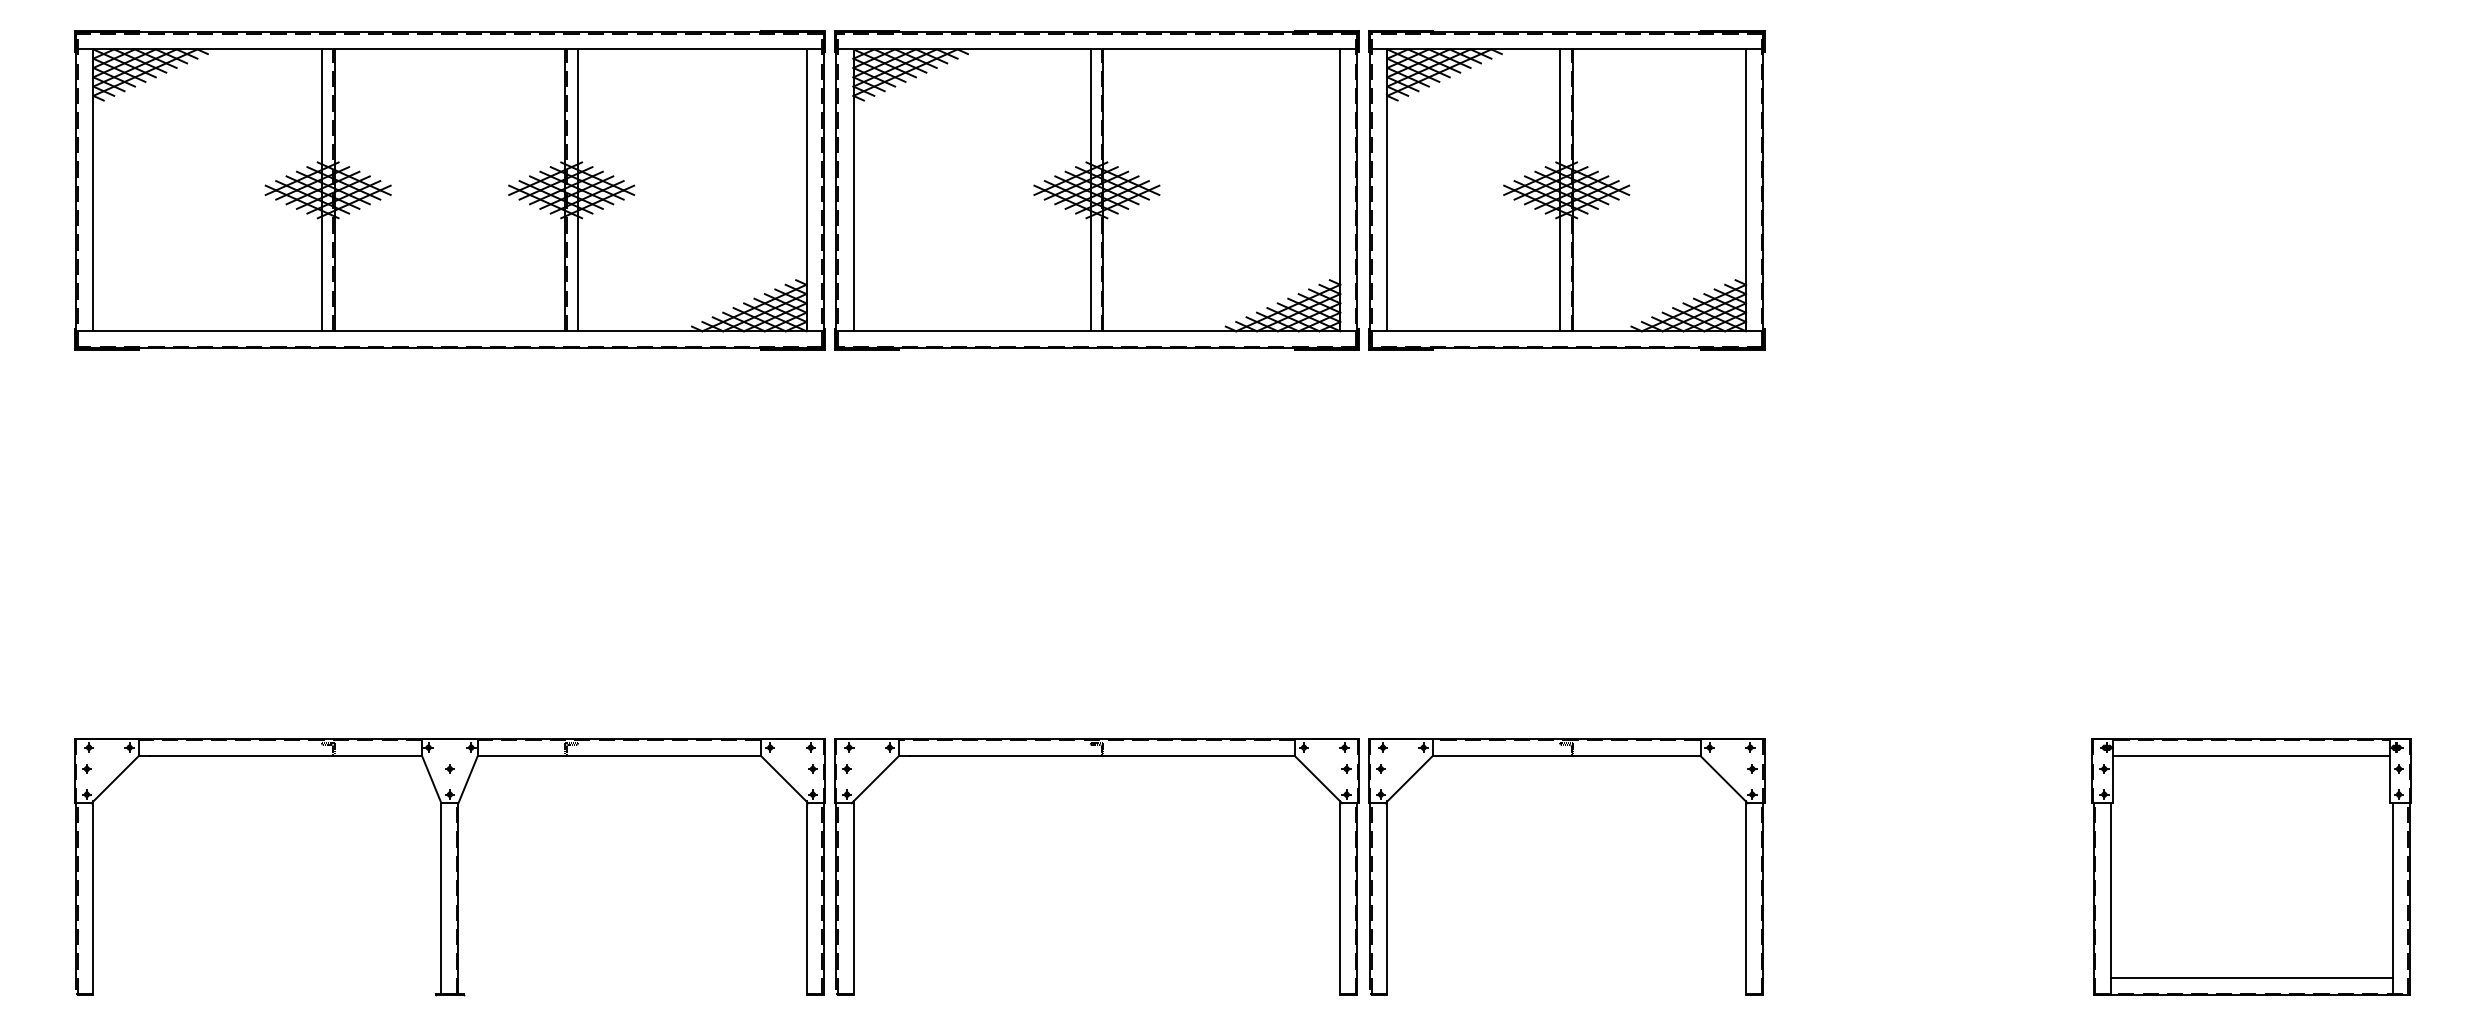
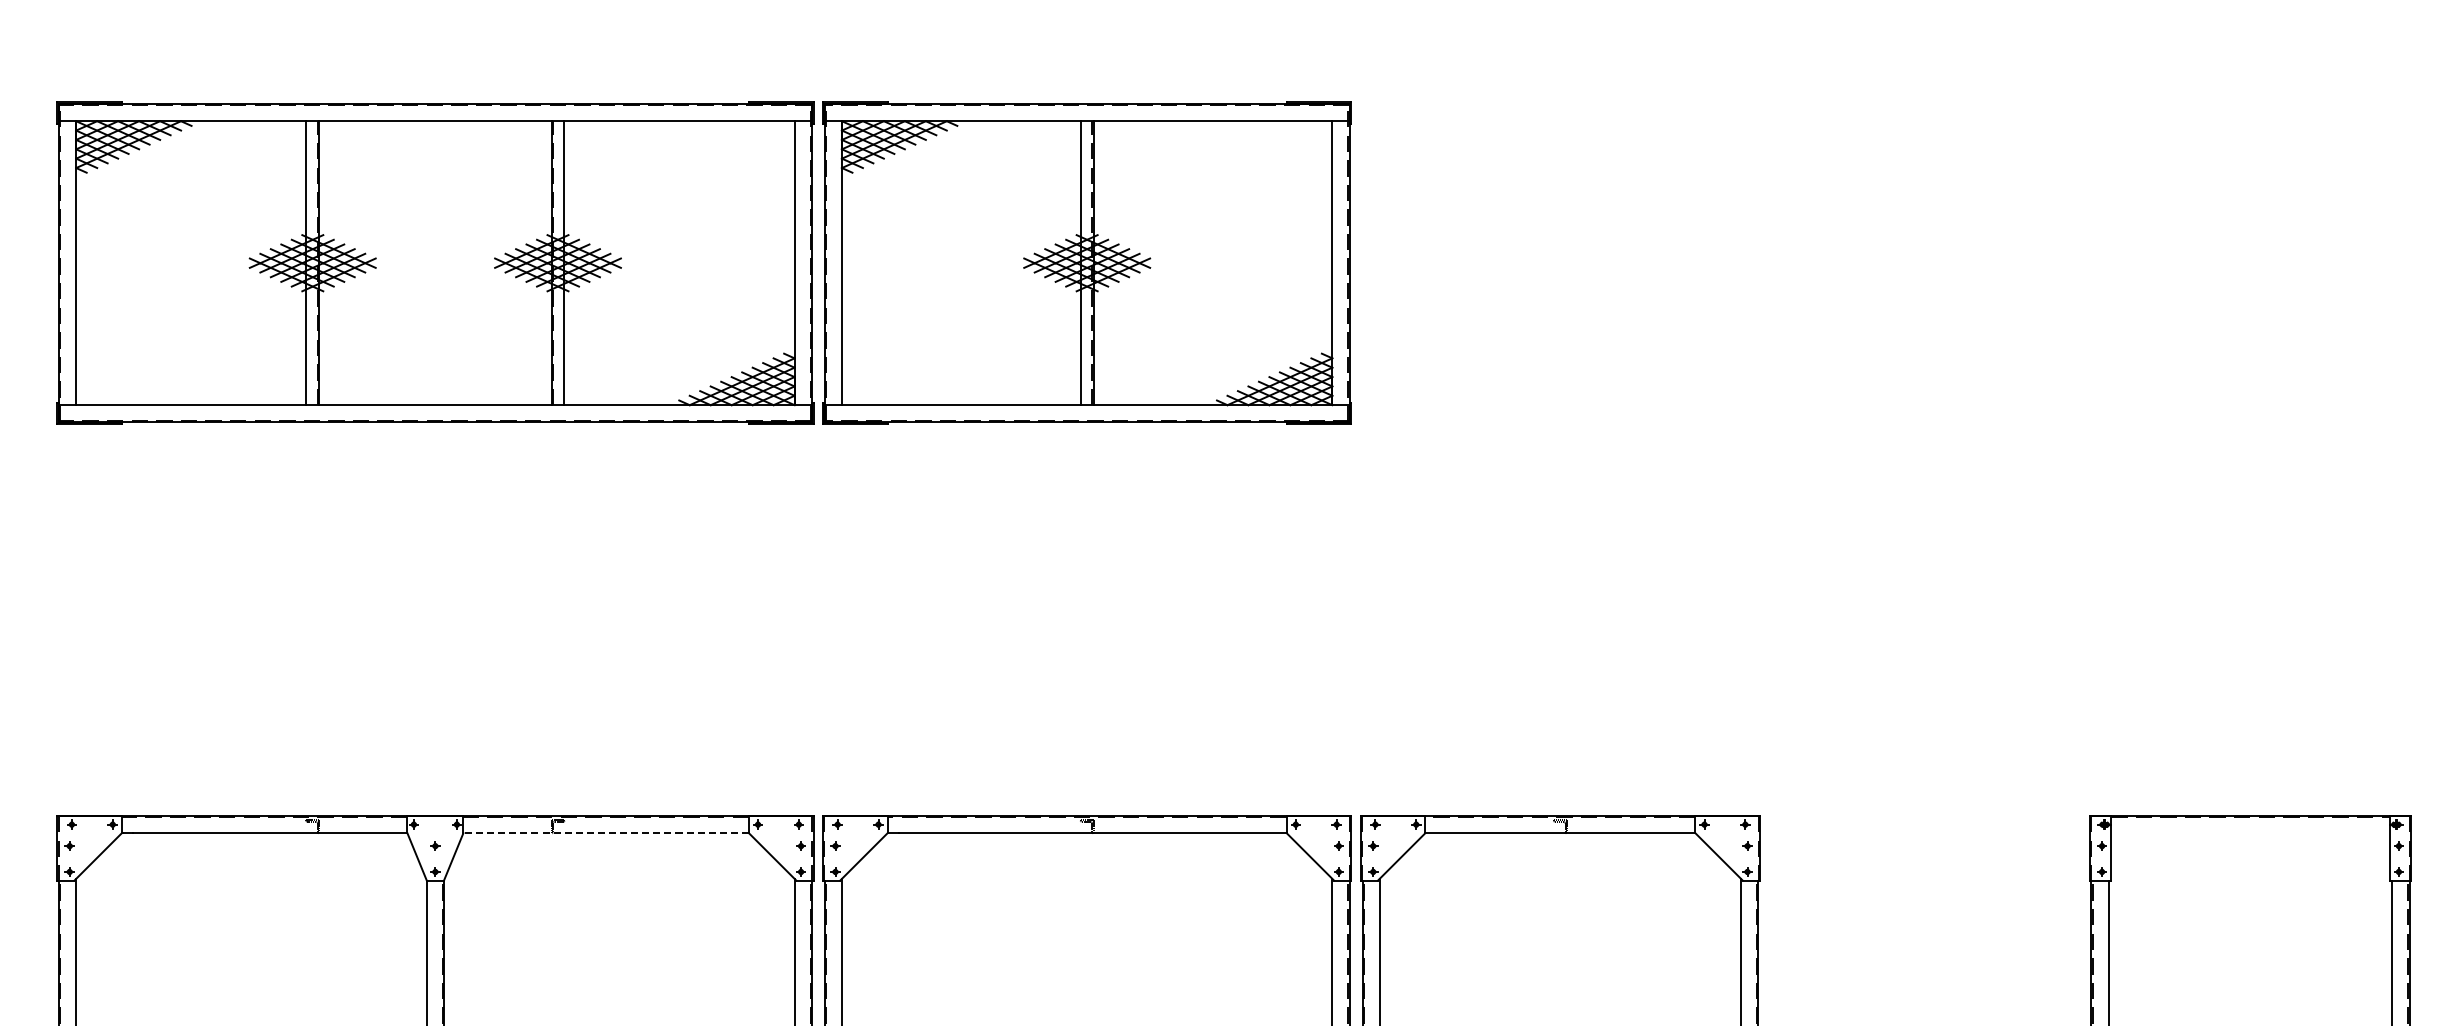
part: (1566, 190) -> (1560, 263), removed
line: (619, 756) -> (606, 833), solid -> dashed
line: (2251, 756) -> (2250, 833), removed

